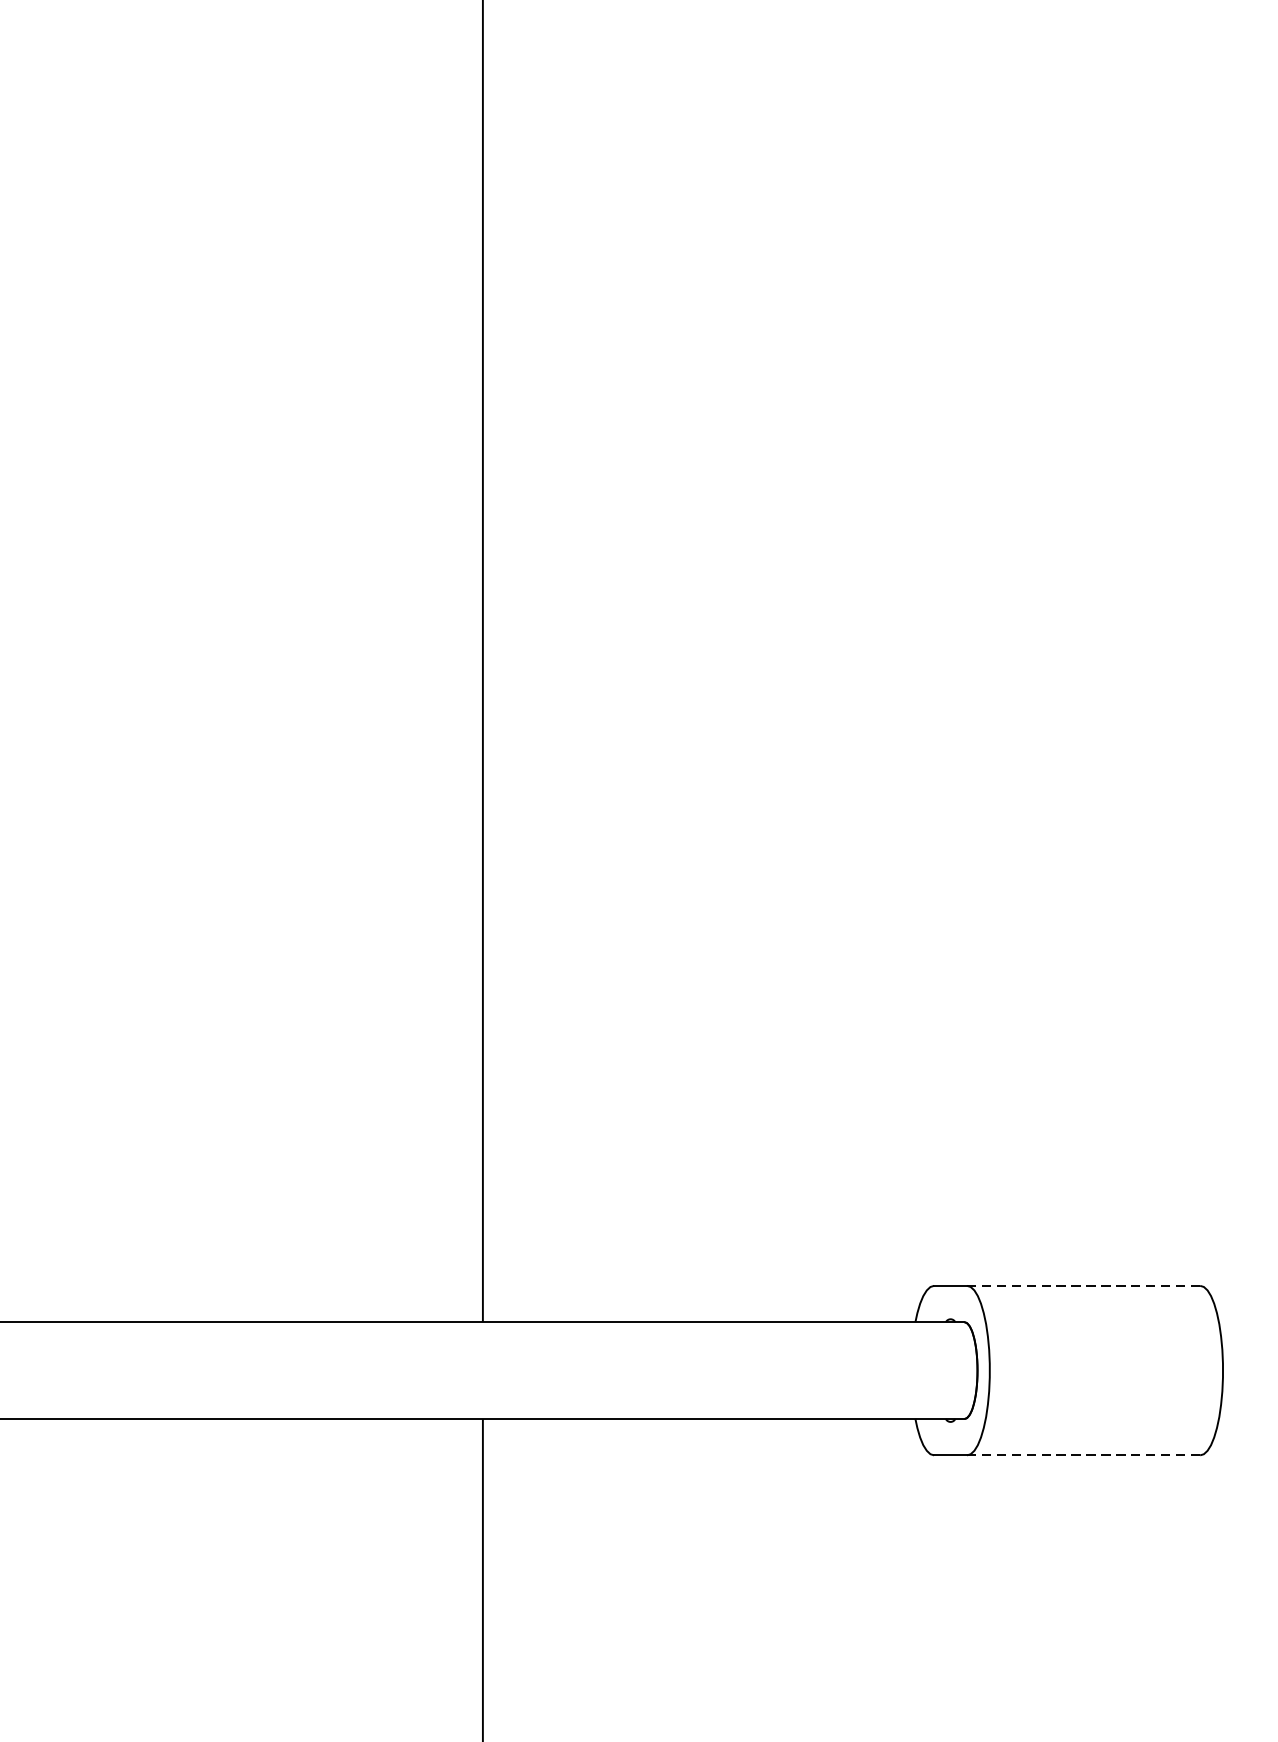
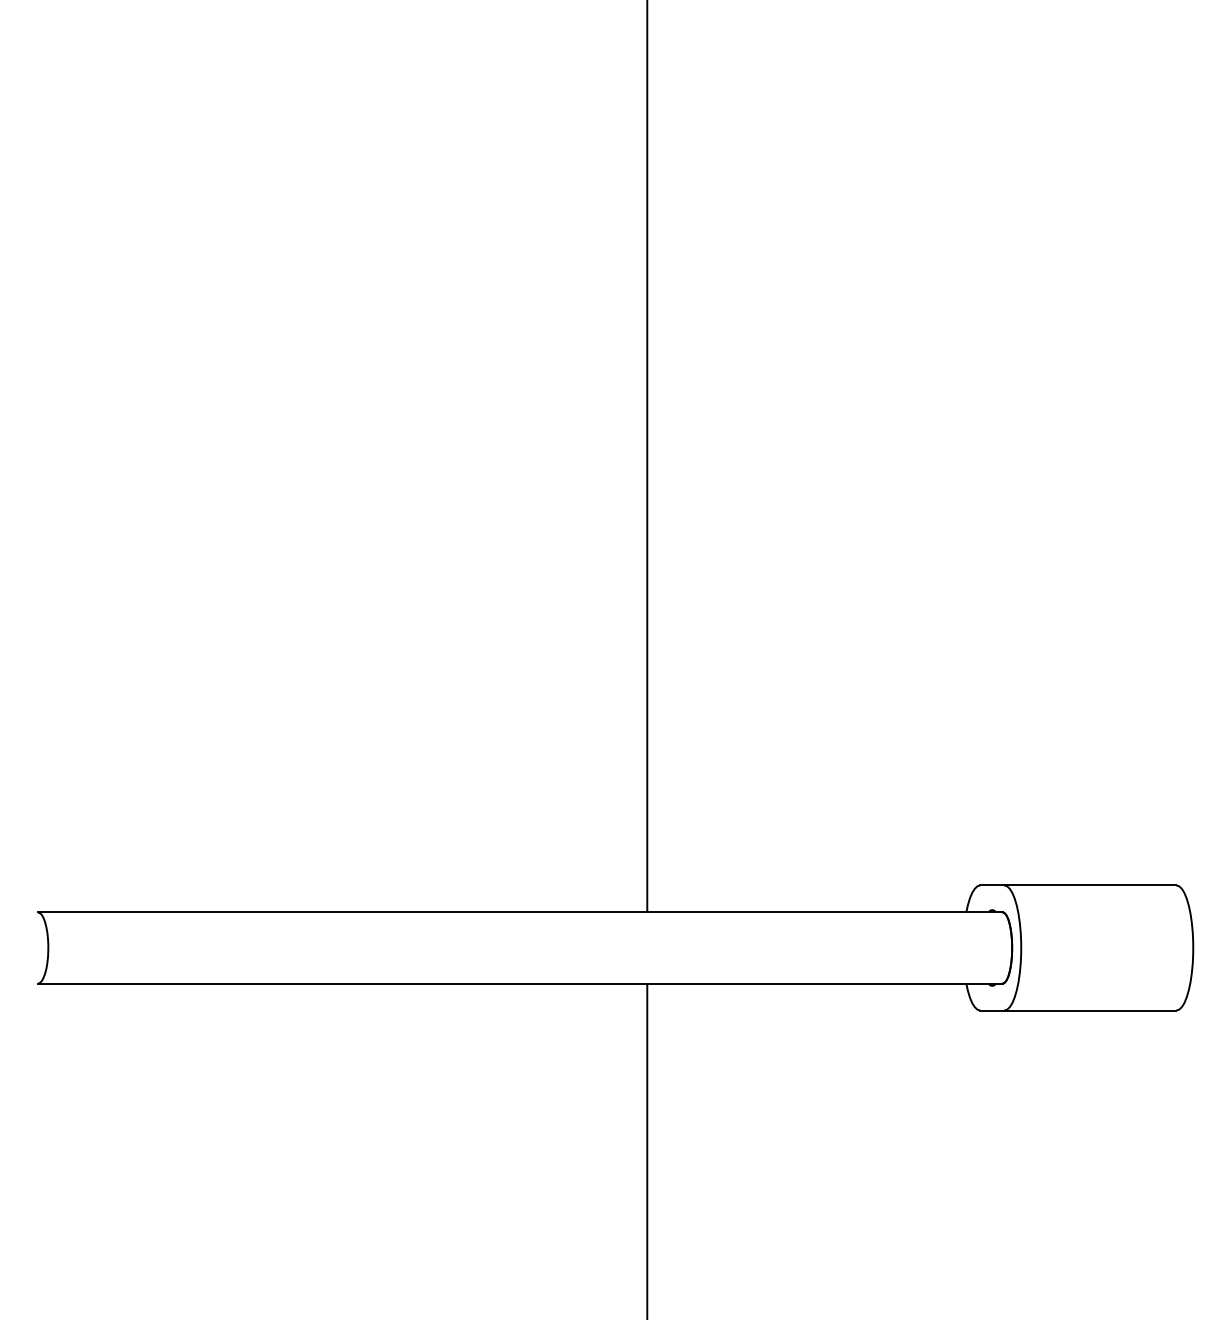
line: (1083, 1285) -> (1090, 885), dashed -> solid
line: (1083, 1455) -> (1090, 1010), dashed -> solid

